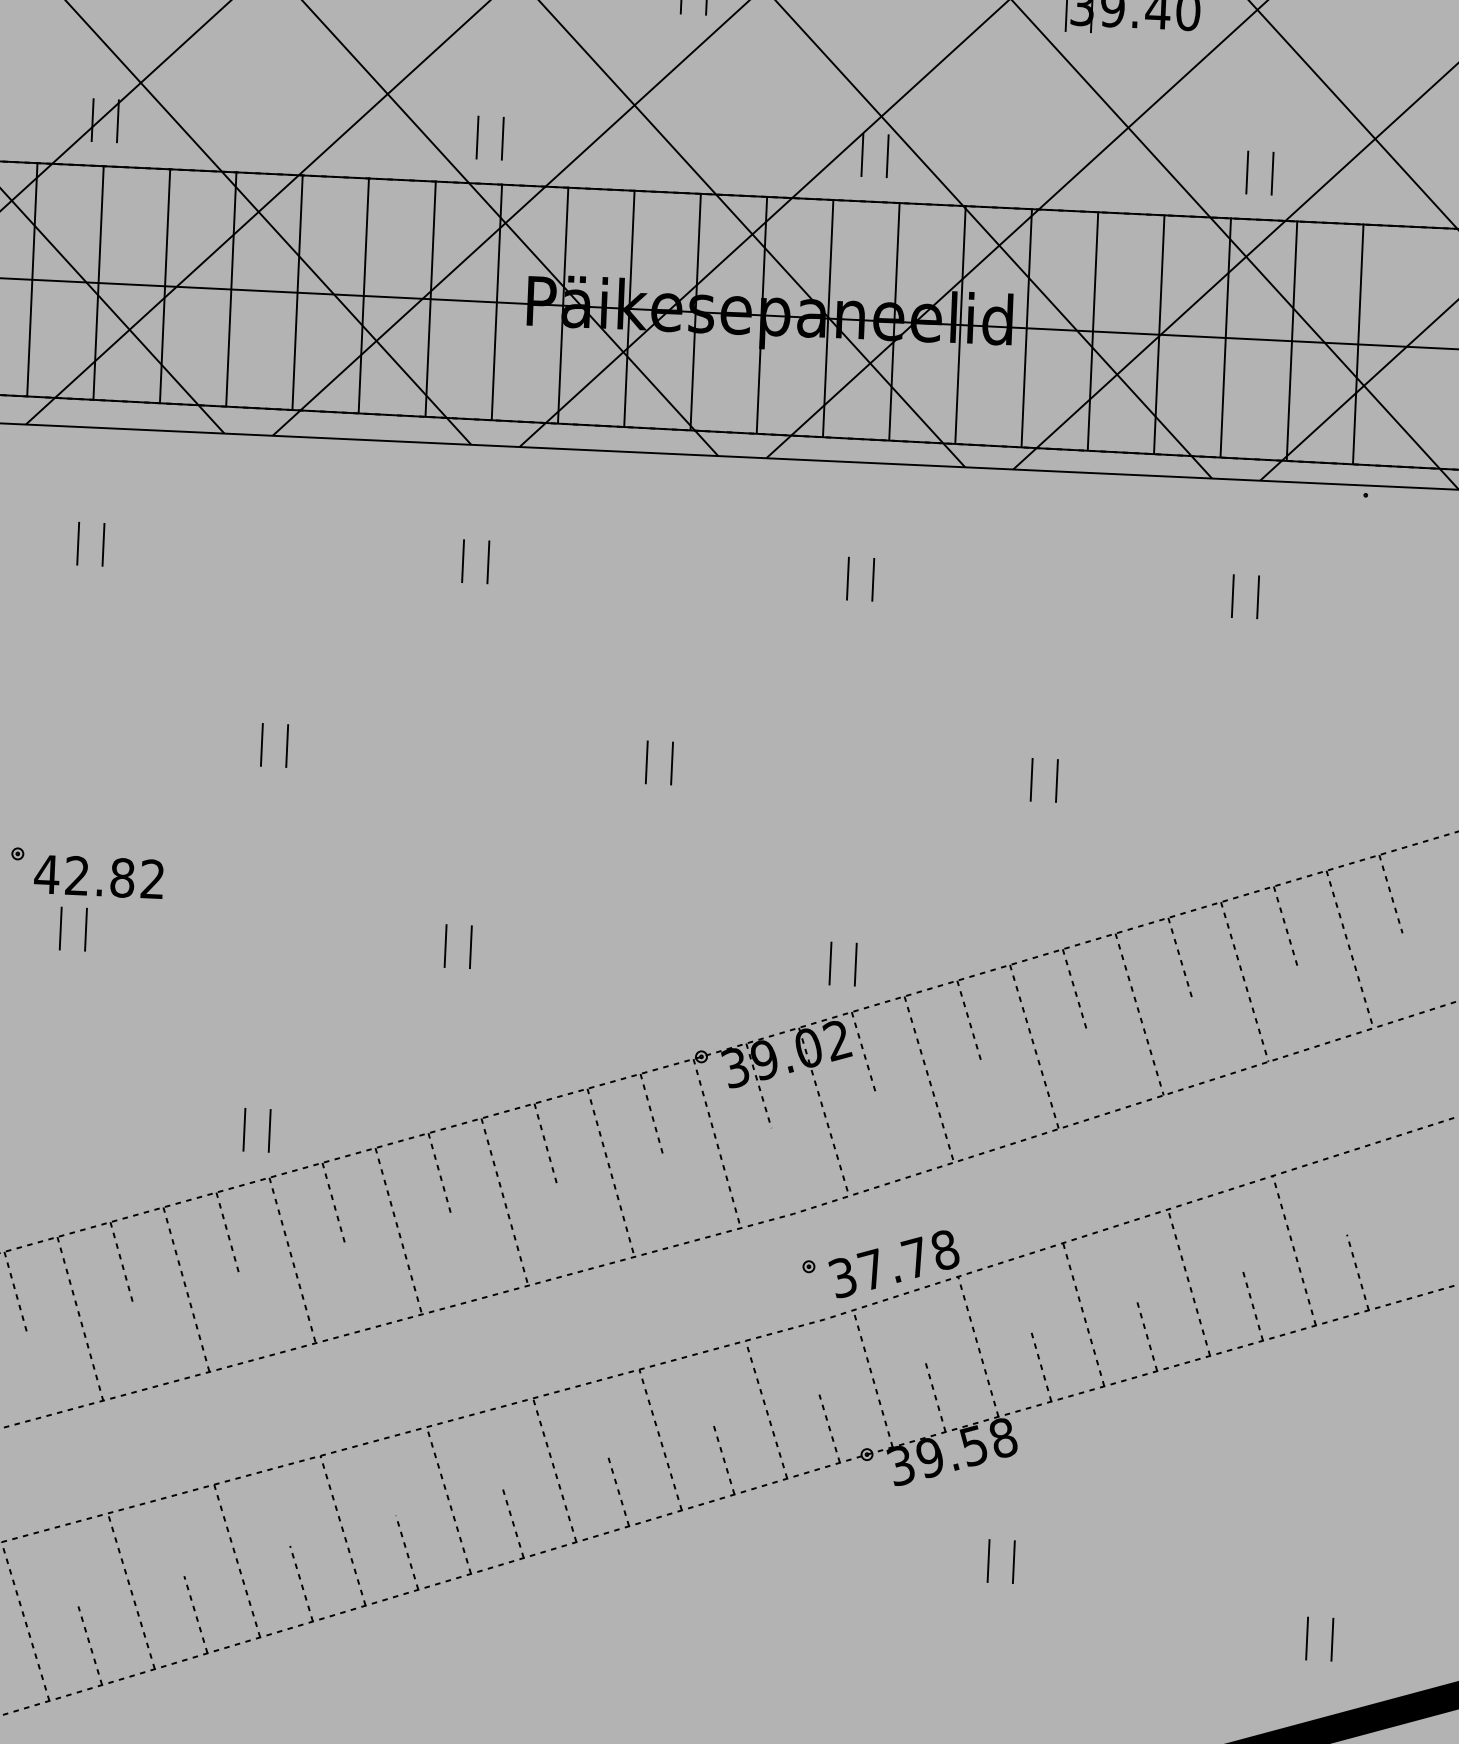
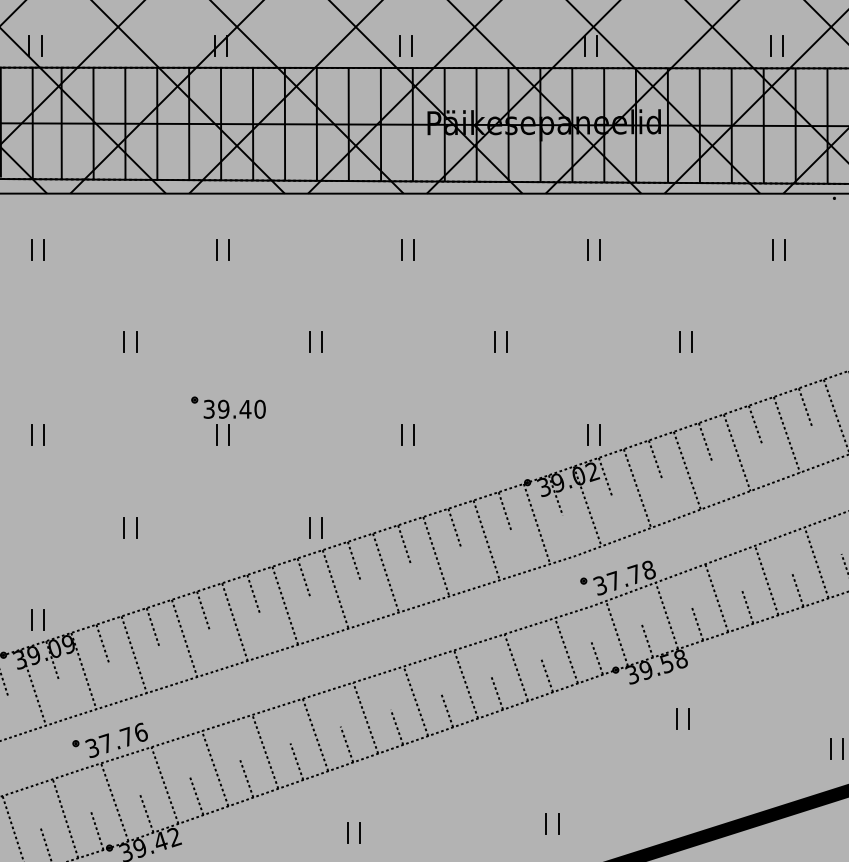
text: (99, 875) -> (234, 408), 42.82 -> 39.40

